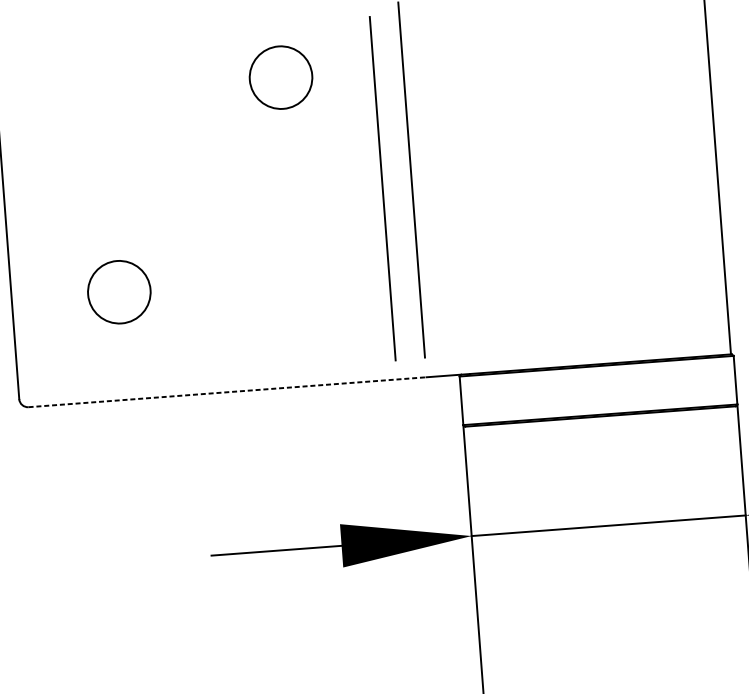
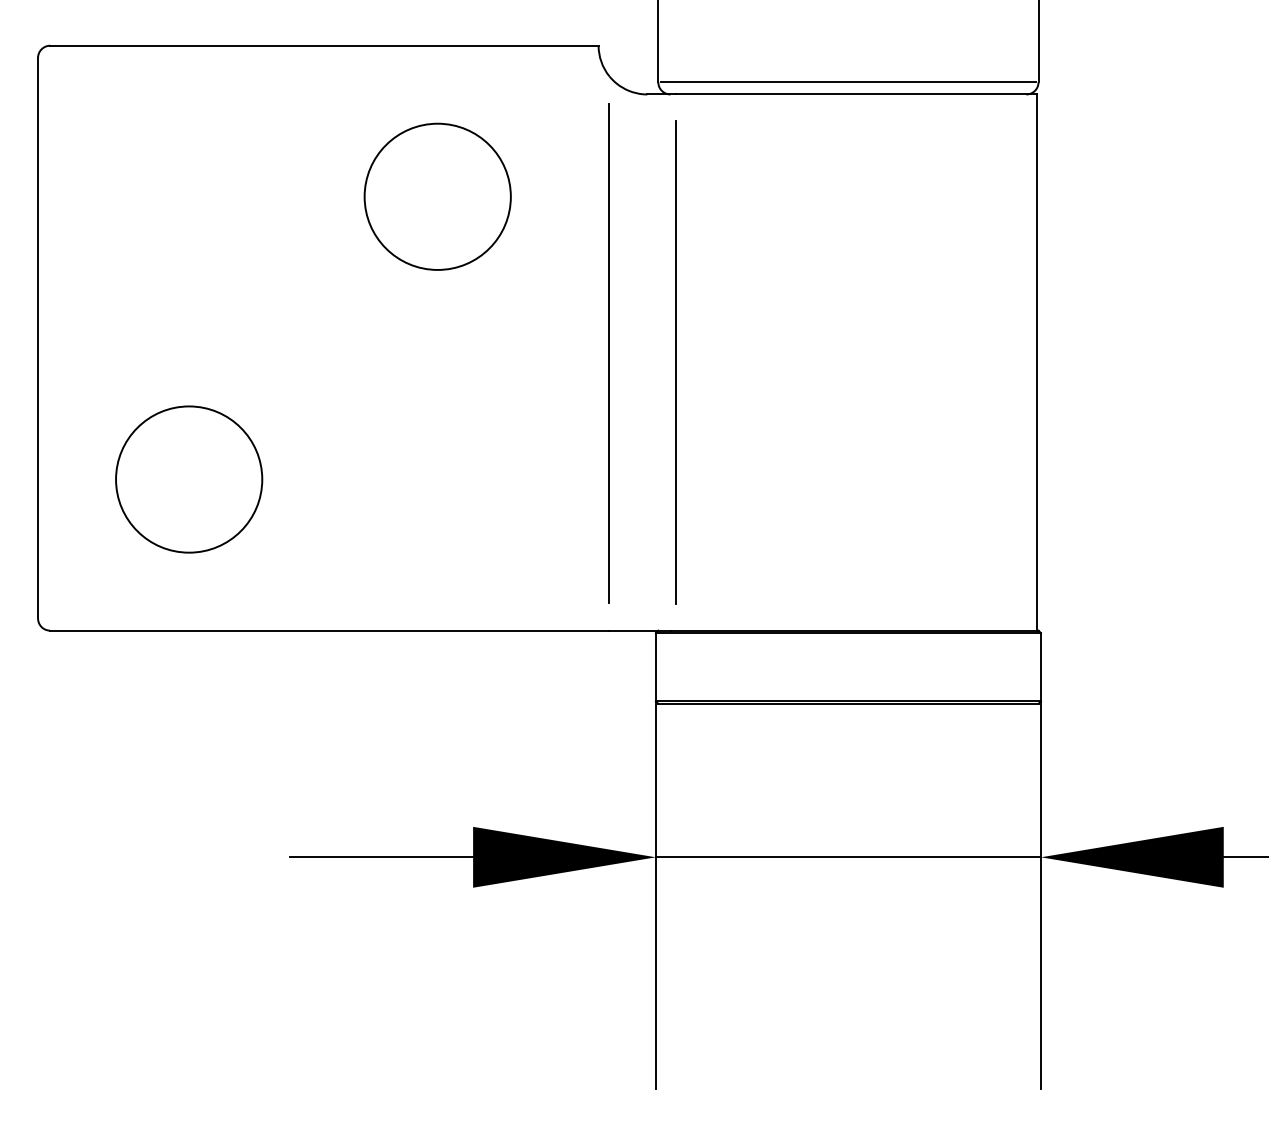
circle: (280, 77) -> (437, 196), size x1.67
line: (382, 188) -> (675, 362), moved
circle: (119, 292) -> (189, 479), size x1.67
line: (227, 392) -> (329, 630), dashed -> solid

